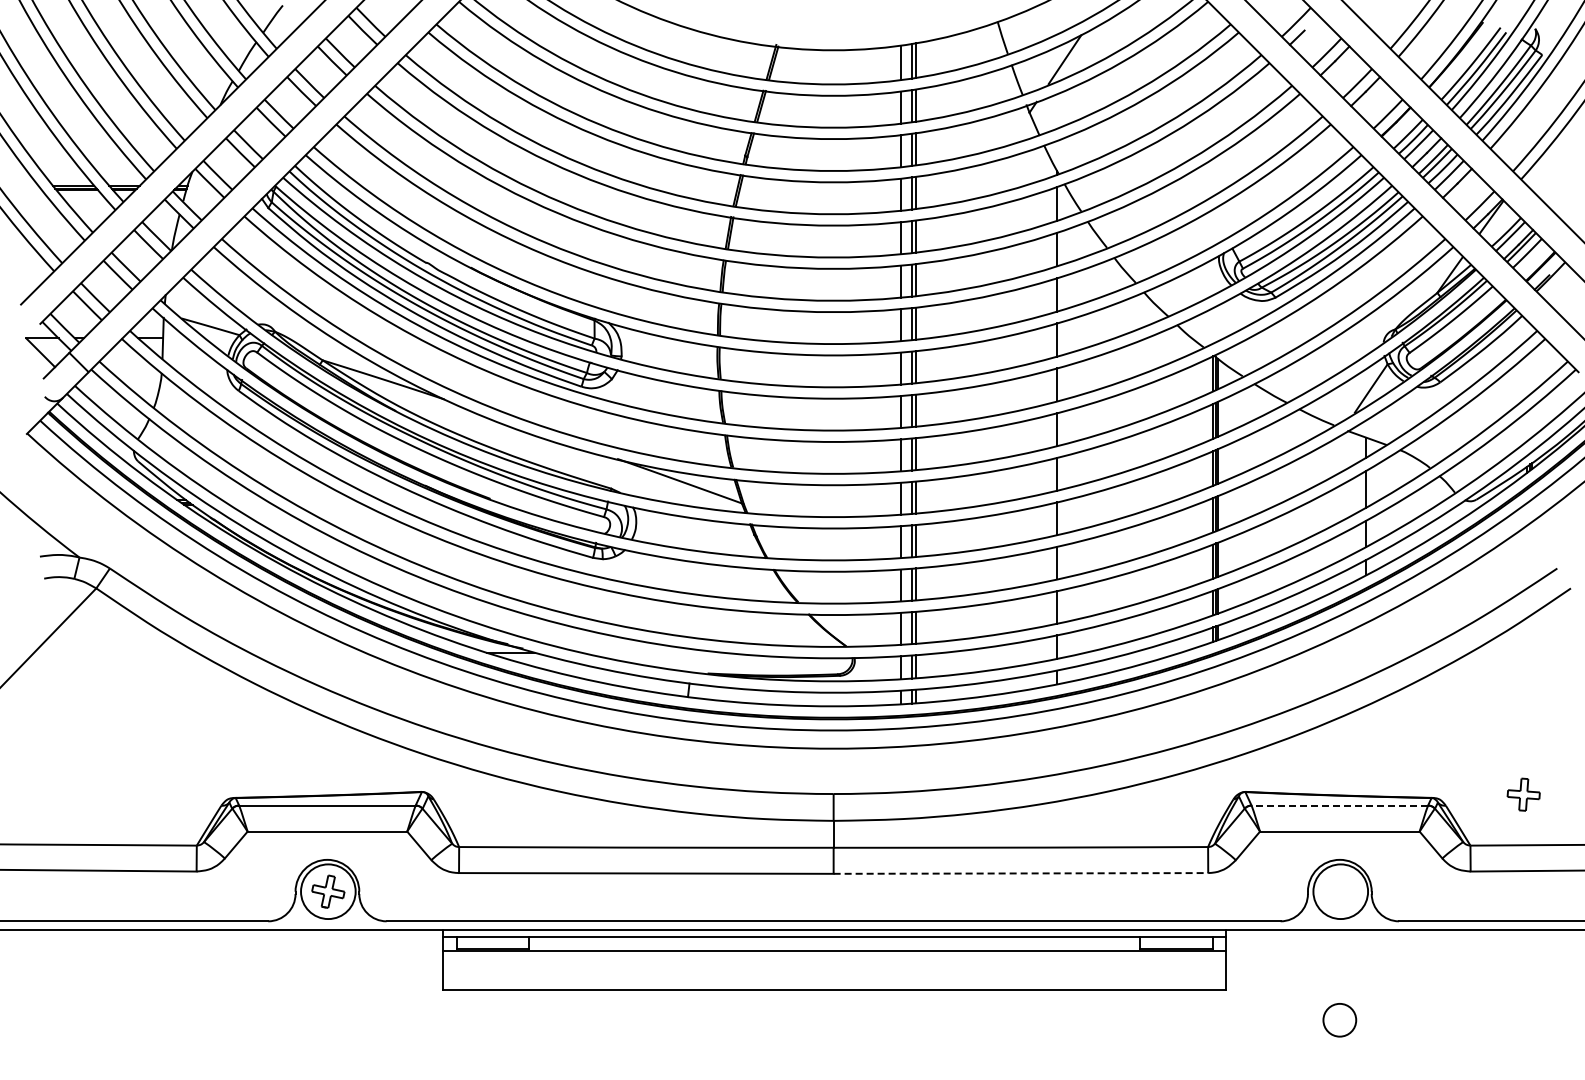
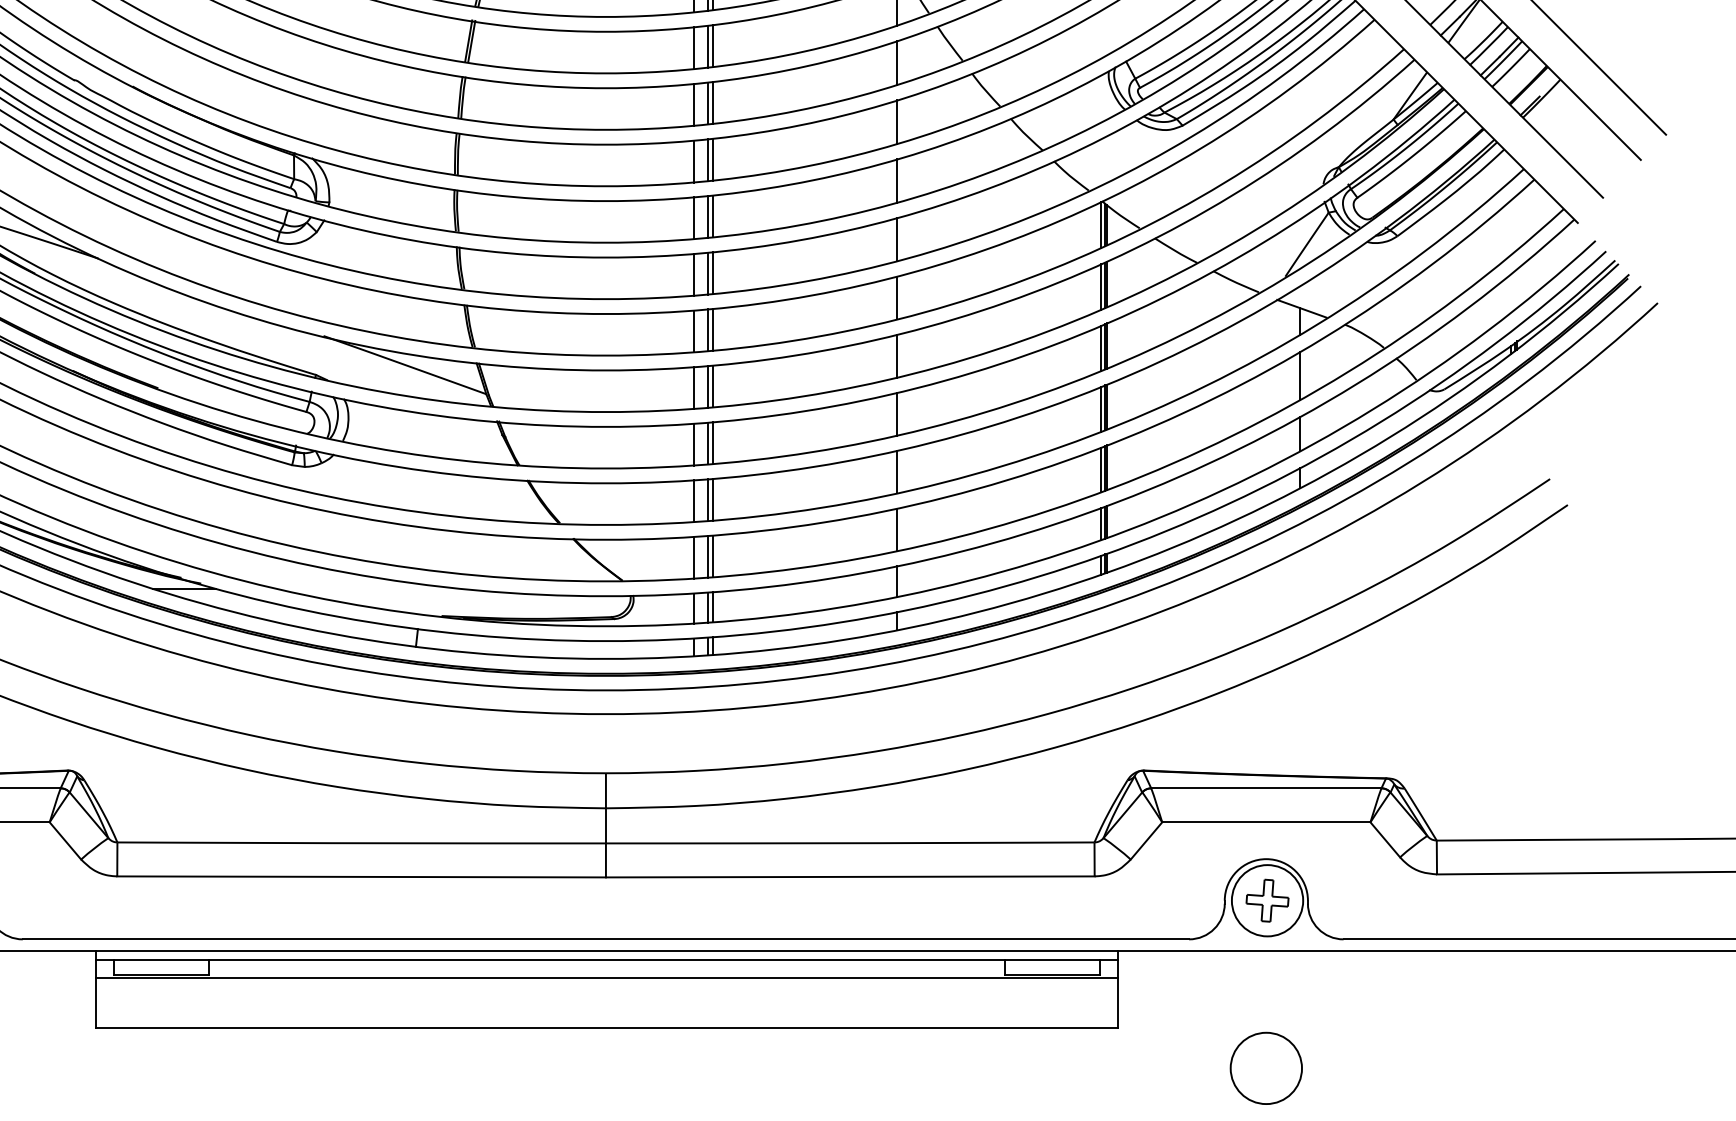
part: (1523, 794) -> (1267, 900), moved
line: (1339, 805) -> (1265, 788), dashed -> solid
line: (1021, 873) -> (851, 876), dashed -> solid
circle: (1339, 1019) -> (1265, 1067), size x1.67

